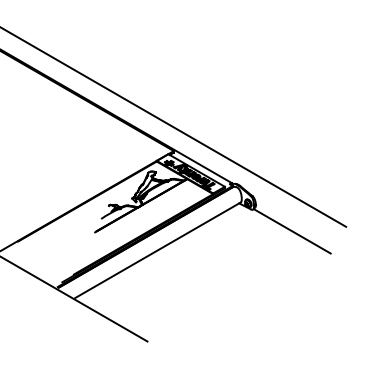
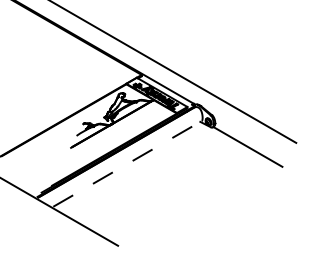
line: (158, 250) -> (127, 164), solid -> dashed

